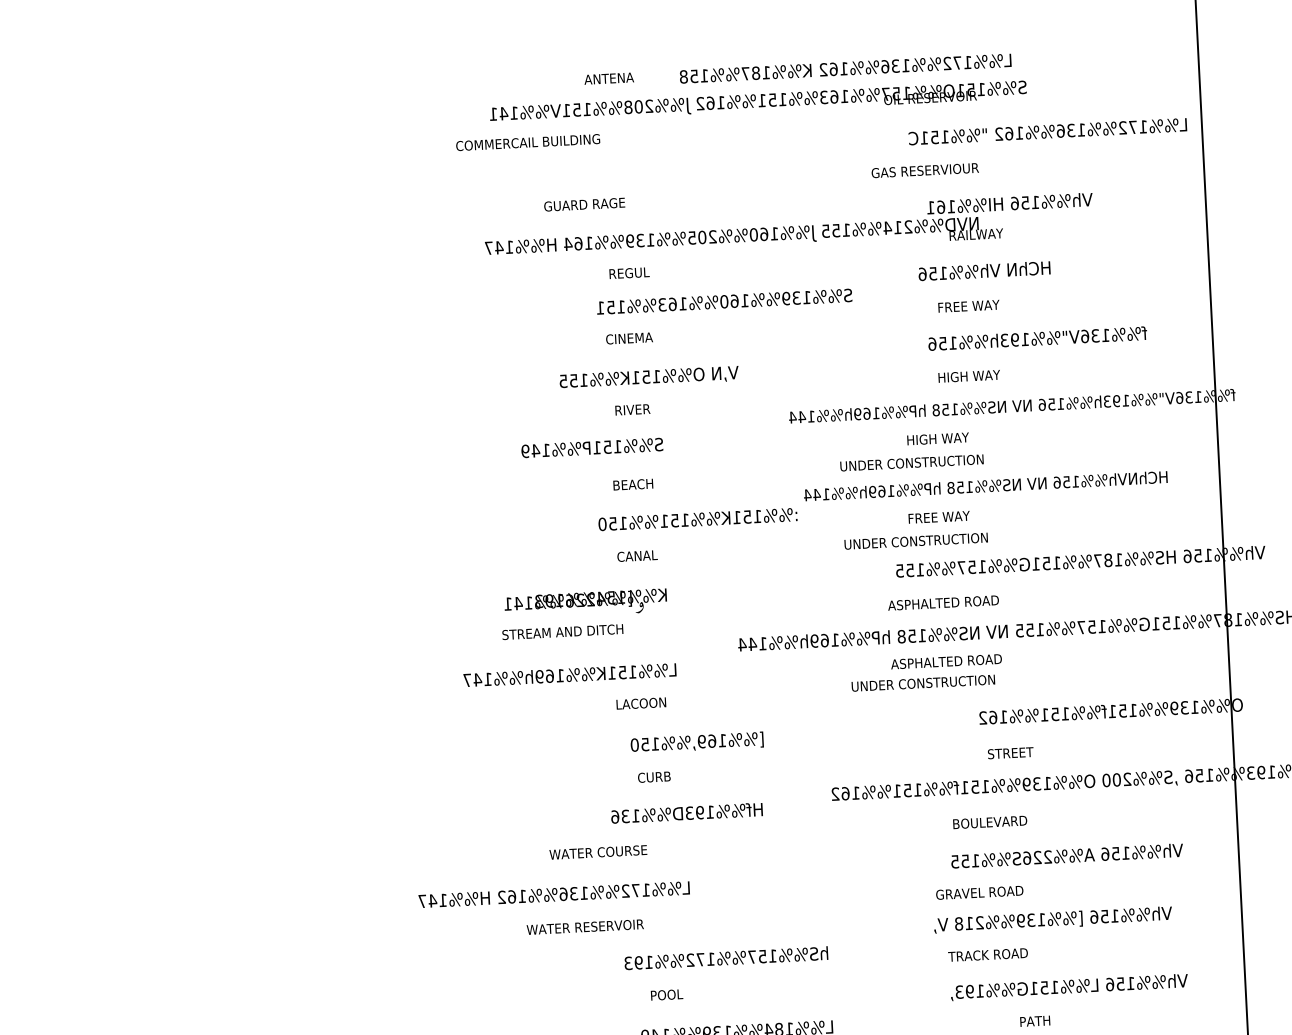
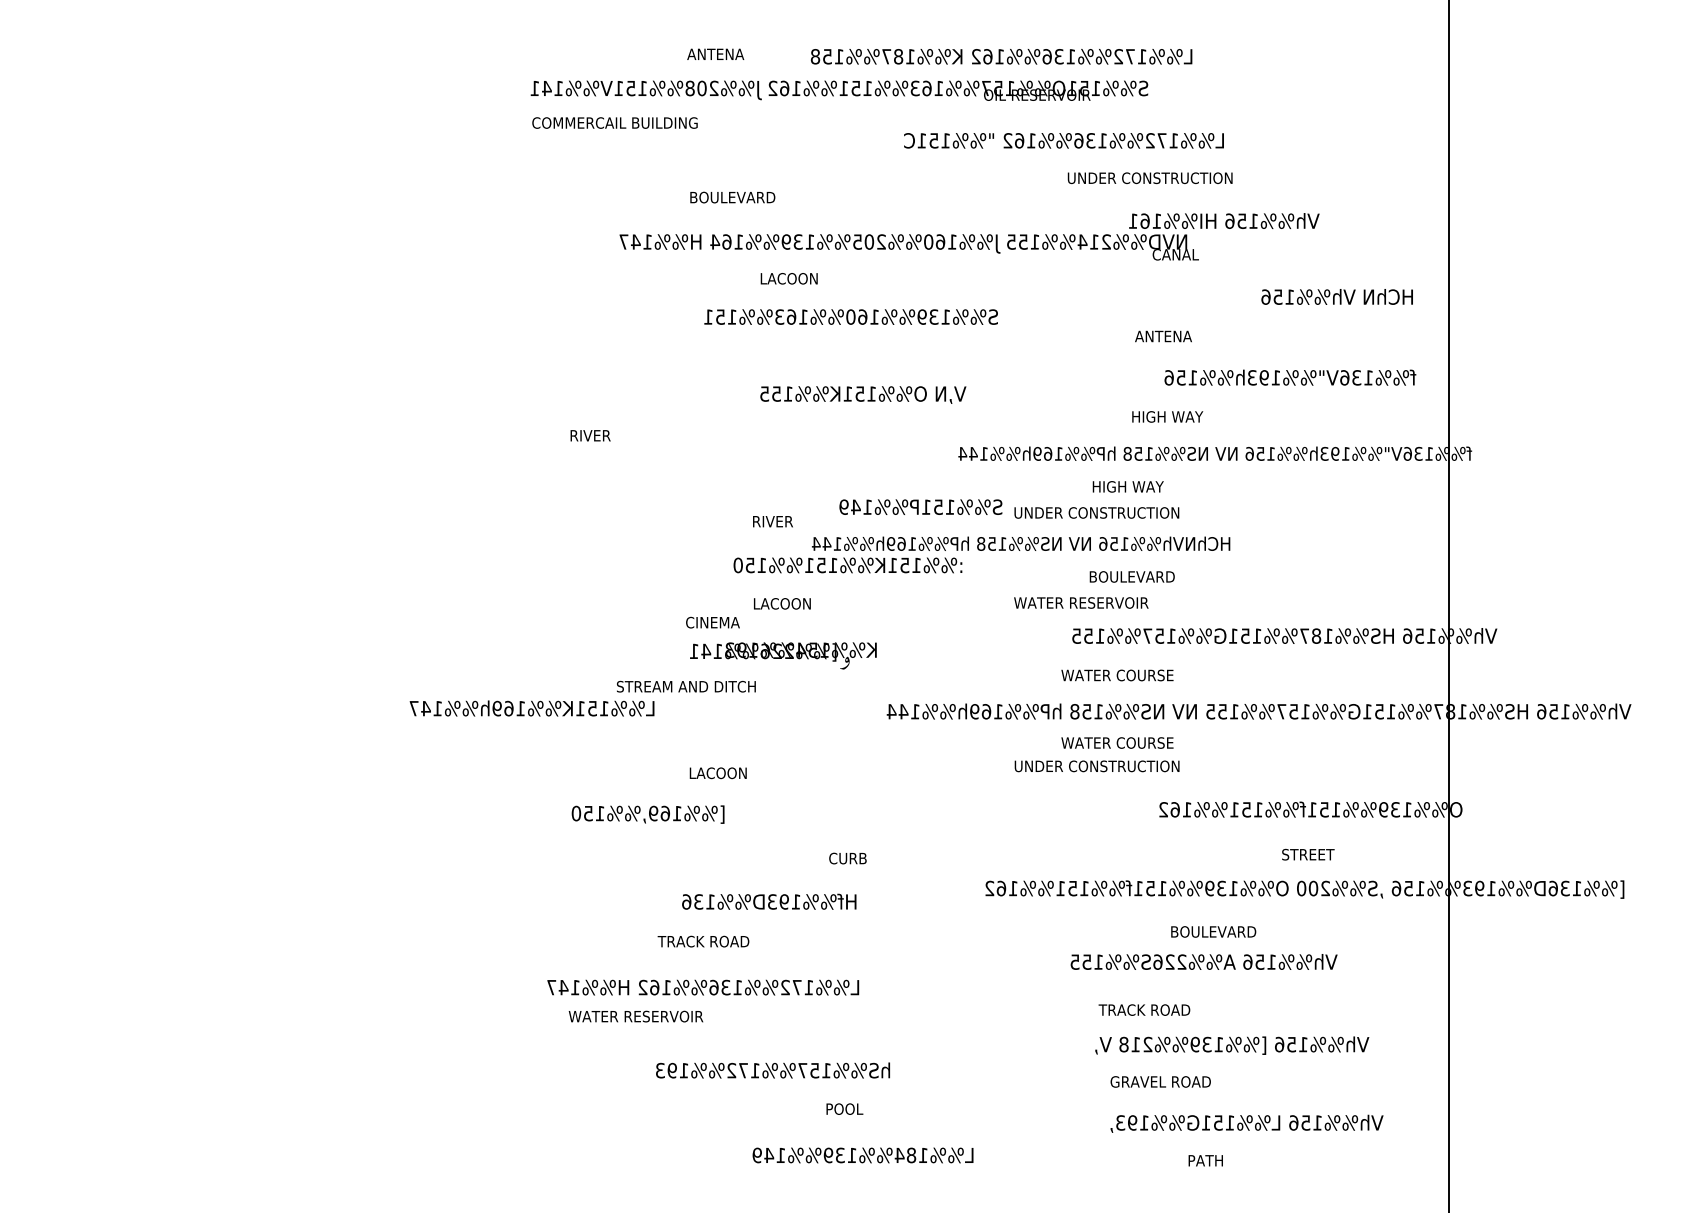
text: (845, 68) -> (1001, 56), moved
text: (608, 77) -> (715, 53), moved
text: (758, 102) -> (839, 90), moved
text: (1047, 131) -> (1063, 140), moved
text: (527, 142) -> (614, 122), moved
text: (943, 169) -> (1149, 178), GAS RESERVIOUR -> UNDER CONSTRUCTION
text: (583, 204) -> (735, 197), GUARD RAGE -> BOULEVARD
text: (975, 234) -> (1183, 254), RAILWAY -> CANAL
text: (983, 270) -> (1336, 296), moved
text: (634, 272) -> (789, 278), REGUL -> LACOON
text: (723, 301) -> (850, 316), moved
text: (968, 306) -> (1170, 336), FREE WAY -> ANTENA
text: (629, 338) -> (712, 622), moved
text: (1037, 338) -> (1290, 377), moved
text: (649, 377) -> (863, 394), moved
text: (632, 409) -> (590, 435), moved
text: (591, 447) -> (920, 506), moved
text: (633, 484) -> (776, 521), BEACH -> RIVER
text: (986, 485) -> (1021, 543), moved
text: (945, 516) -> (1132, 576), FREE WAY -> BOULEVARD
text: (915, 540) -> (1096, 602), UNDER CONSTRUCTION -> WATER RESERVOIR
text: (641, 555) -> (781, 603), CANAL -> LACOON
text: (585, 603) -> (783, 655), moved
text: (943, 603) -> (1124, 675), ASPHALTED ROAD -> WATER COURSE
text: (946, 661) -> (1124, 742), ASPHALTED ROAD -> WATER COURSE
text: (569, 675) -> (531, 708), moved
text: (640, 703) -> (717, 773), moved
text: (696, 742) -> (647, 814), moved
text: (1010, 752) -> (1308, 854), moved
text: (653, 777) -> (847, 858), moved
text: (687, 812) -> (769, 901), moved
text: (990, 822) -> (1213, 931), moved
text: (597, 852) -> (713, 941), WATER COURSE -> TRACK ROAD
text: (1066, 855) -> (1203, 961), moved
text: (978, 892) -> (1148, 1009), GRAVEL ROAD -> TRACK ROAD
text: (554, 894) -> (703, 987), moved
text: (584, 927) -> (635, 1016), moved
text: (991, 954) -> (1159, 1081), TRACK ROAD -> GRAVEL ROAD
text: (725, 958) -> (772, 1070), moved
text: (666, 994) -> (844, 1108), moved

